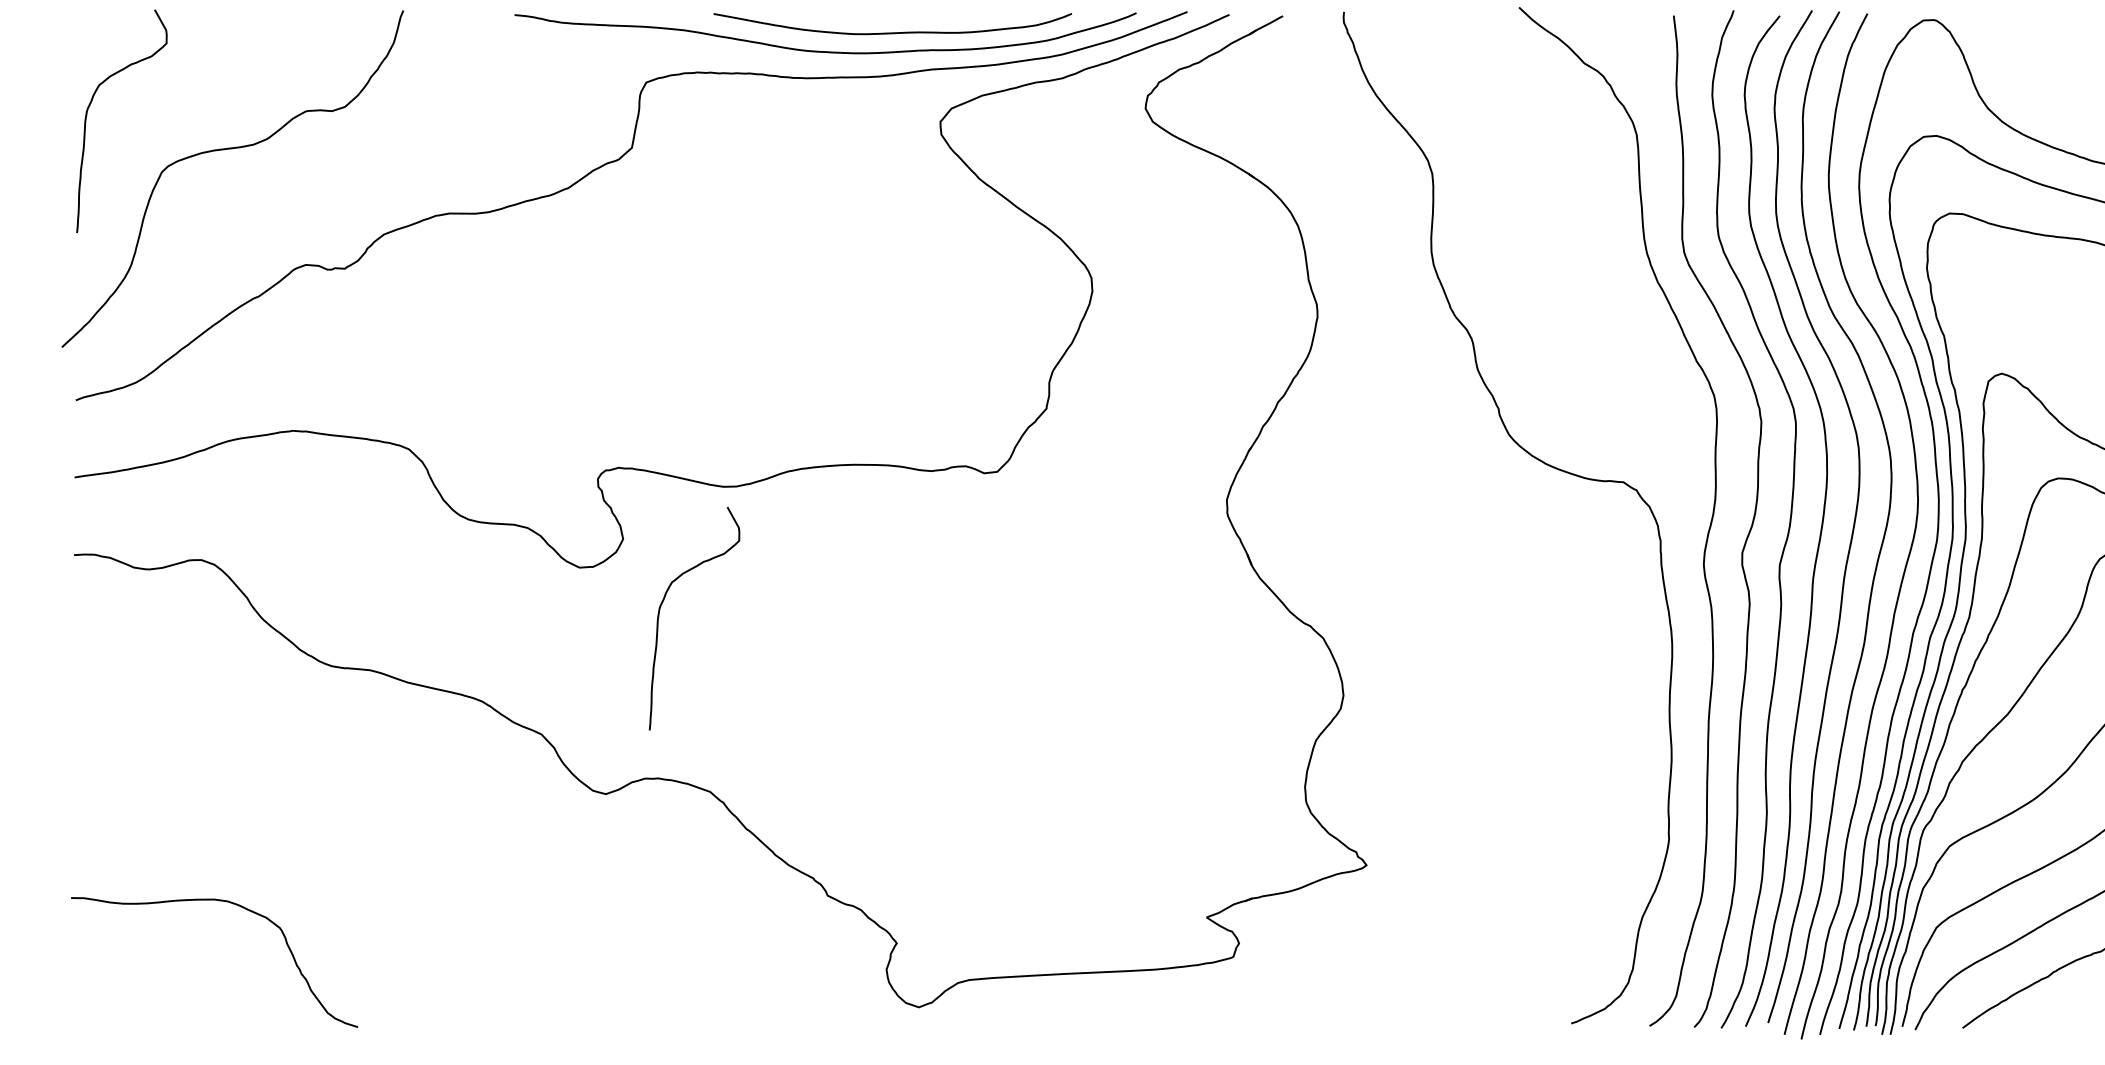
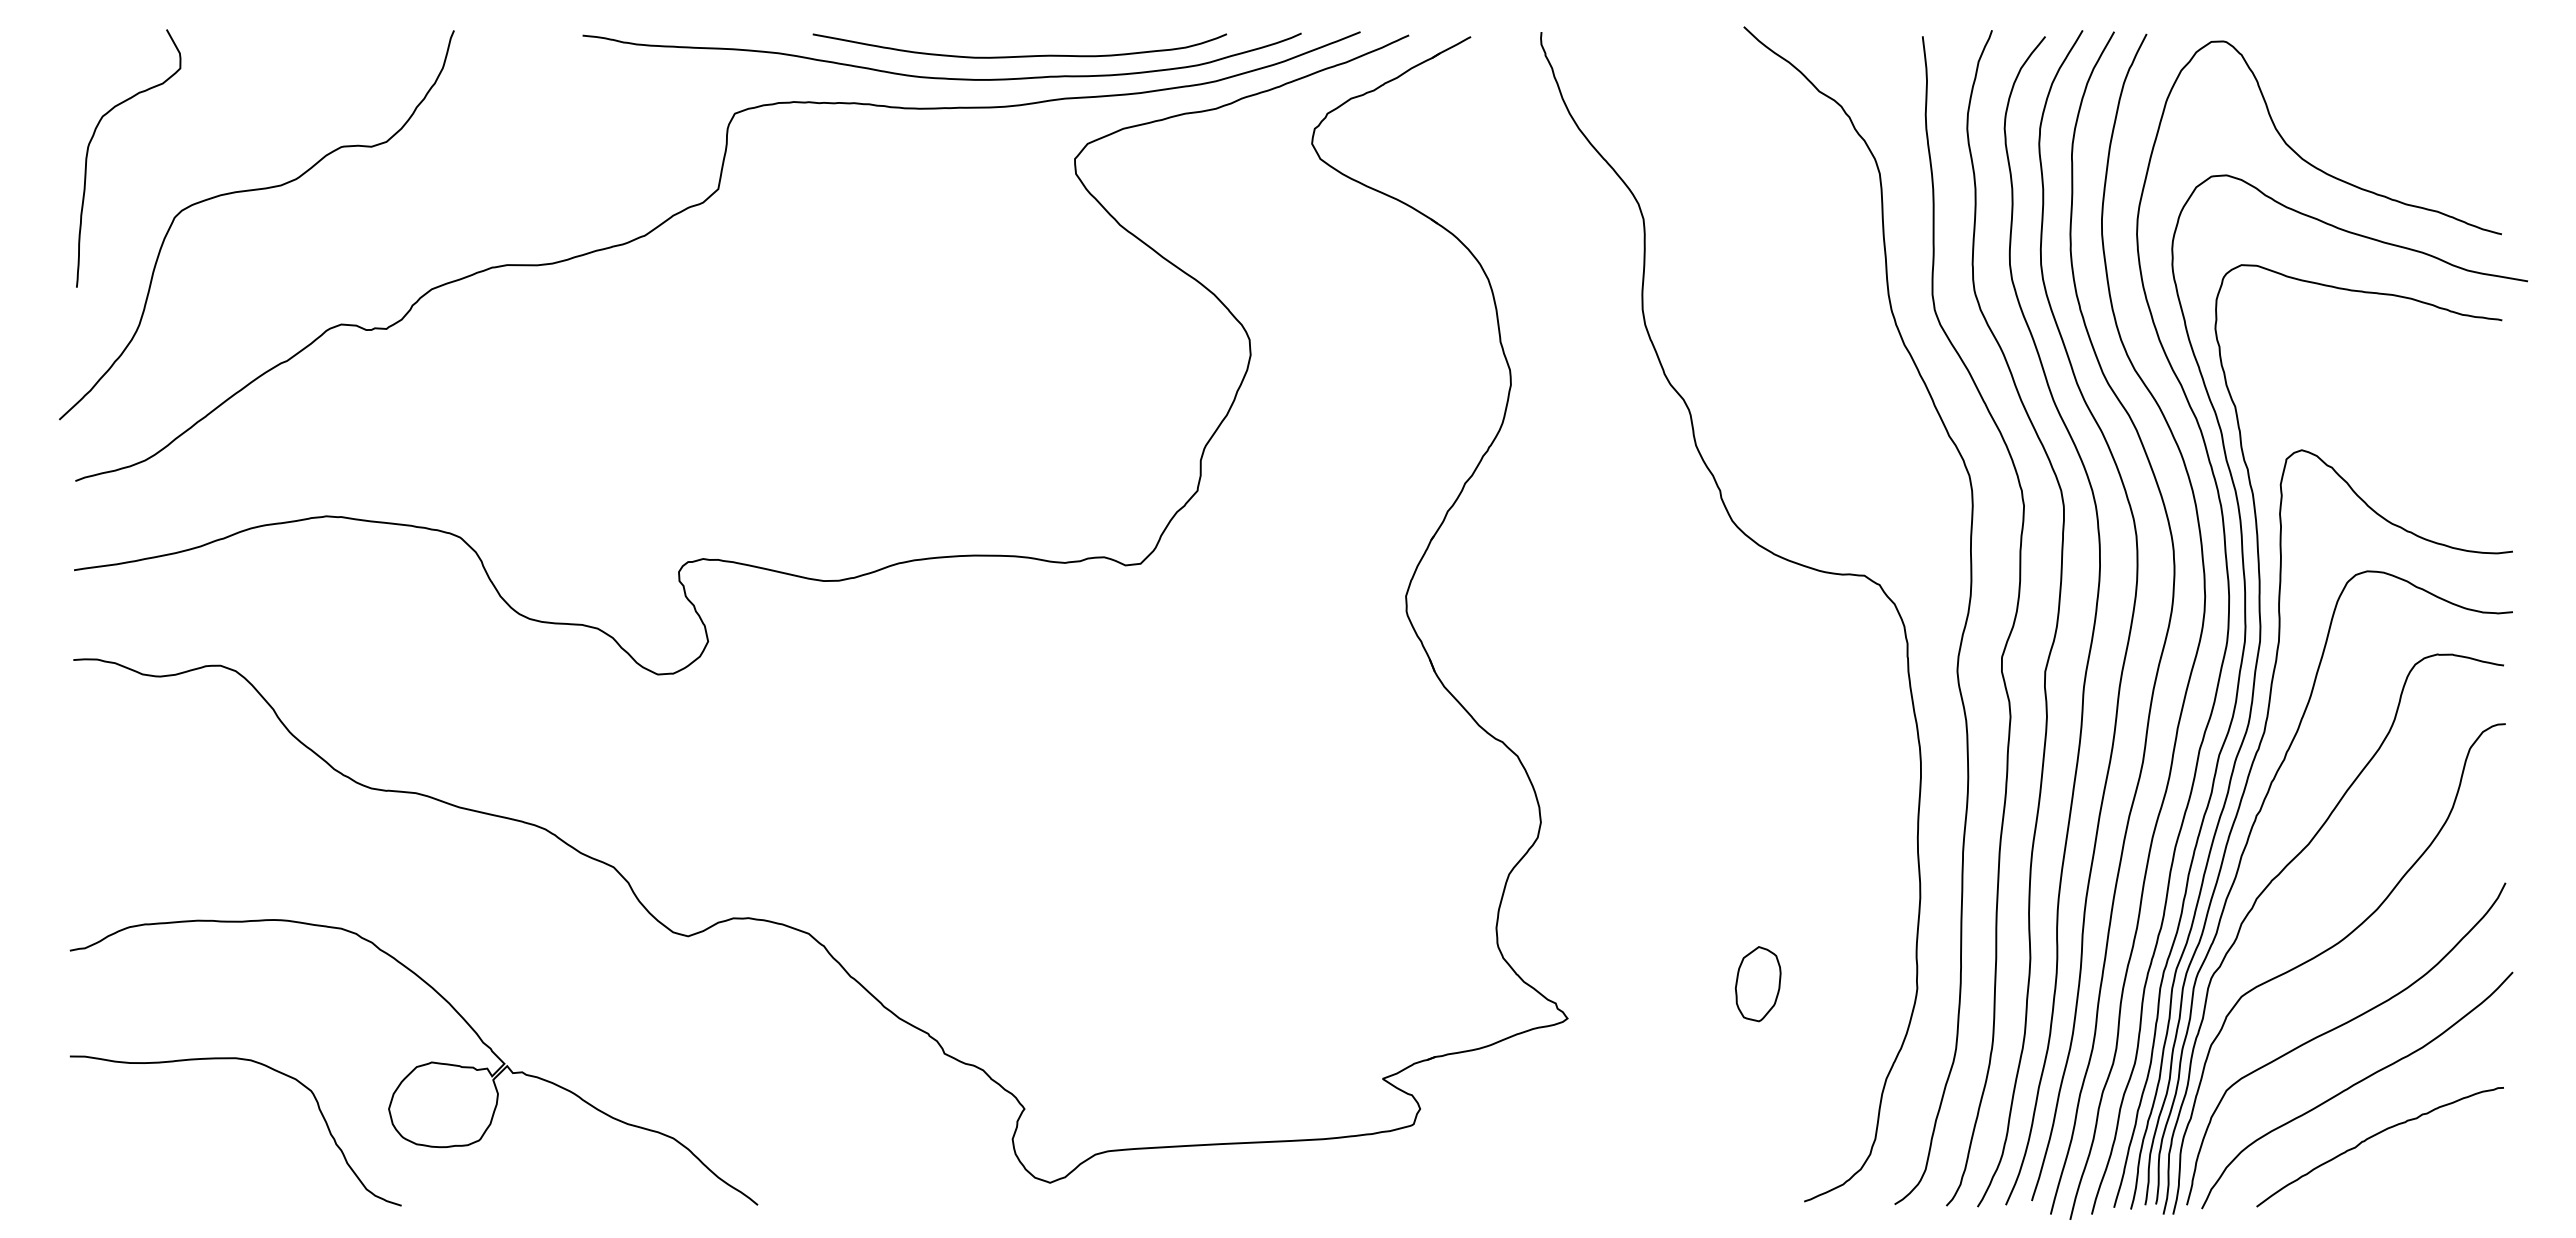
curve: (659, 614) -> (750, 728), removed
part: (1530, 835) -> (1757, 984), added
curve: (370, 906) -> (415, 1066), added

